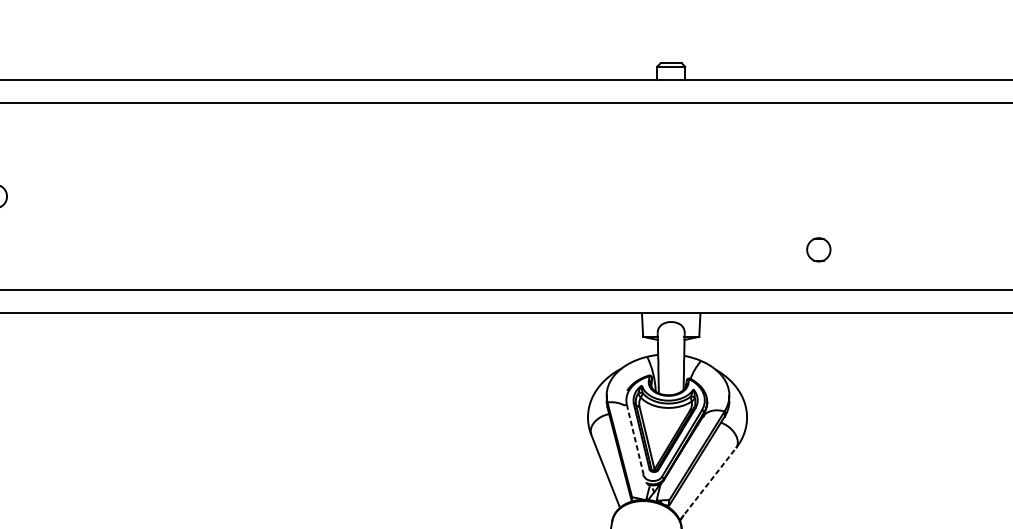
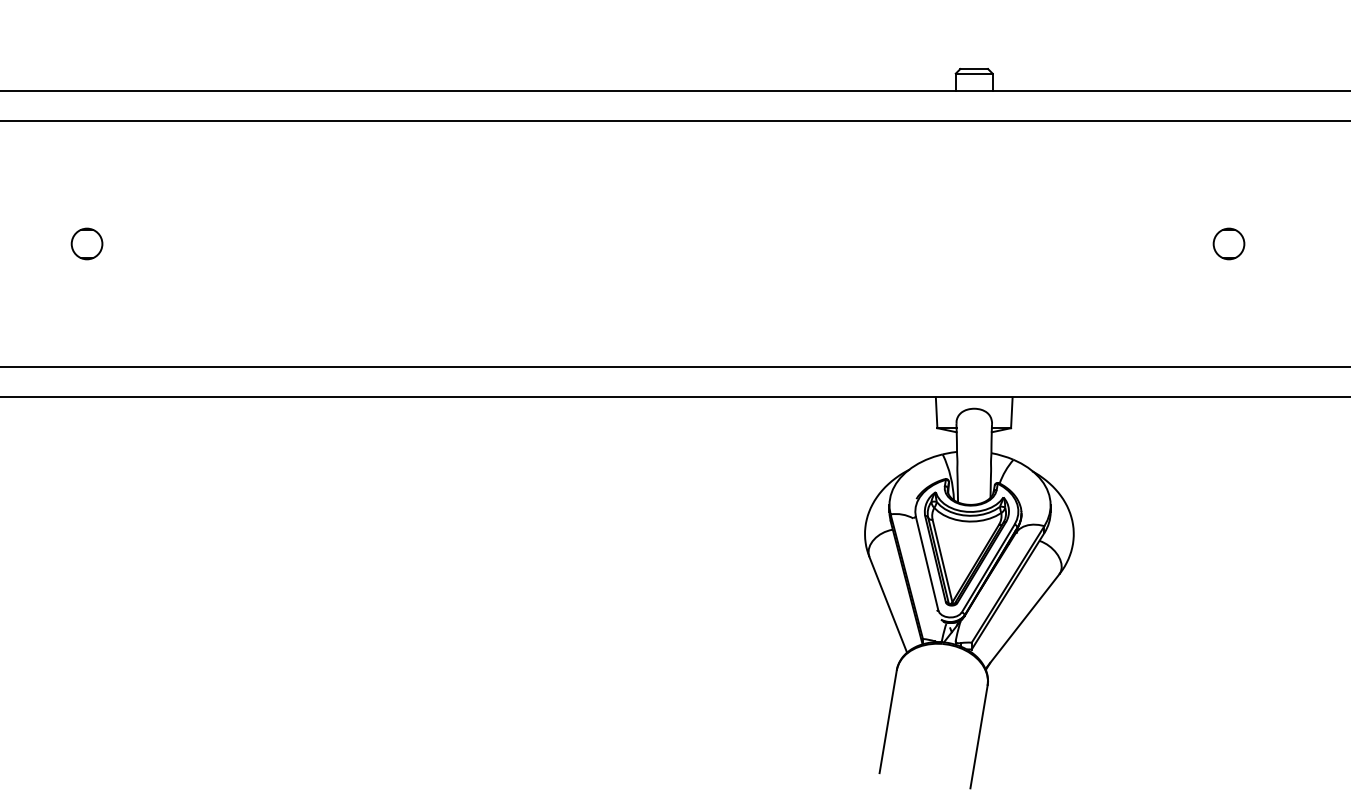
part: (818, 249) -> (1228, 243), moved
line: (635, 440) -> (927, 564), dashed -> solid
line: (707, 484) -> (1022, 621), dashed -> solid

